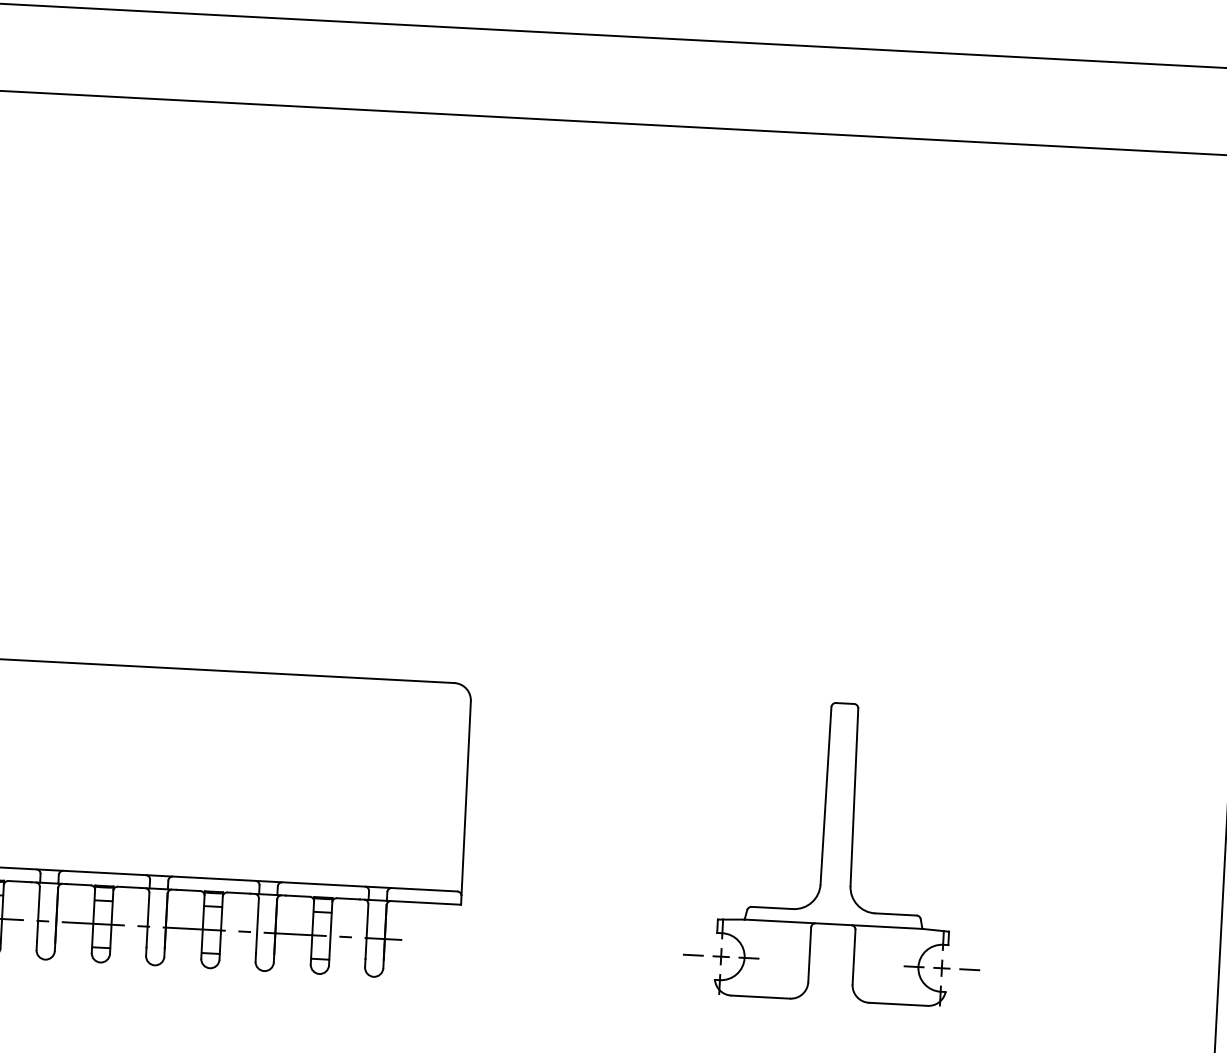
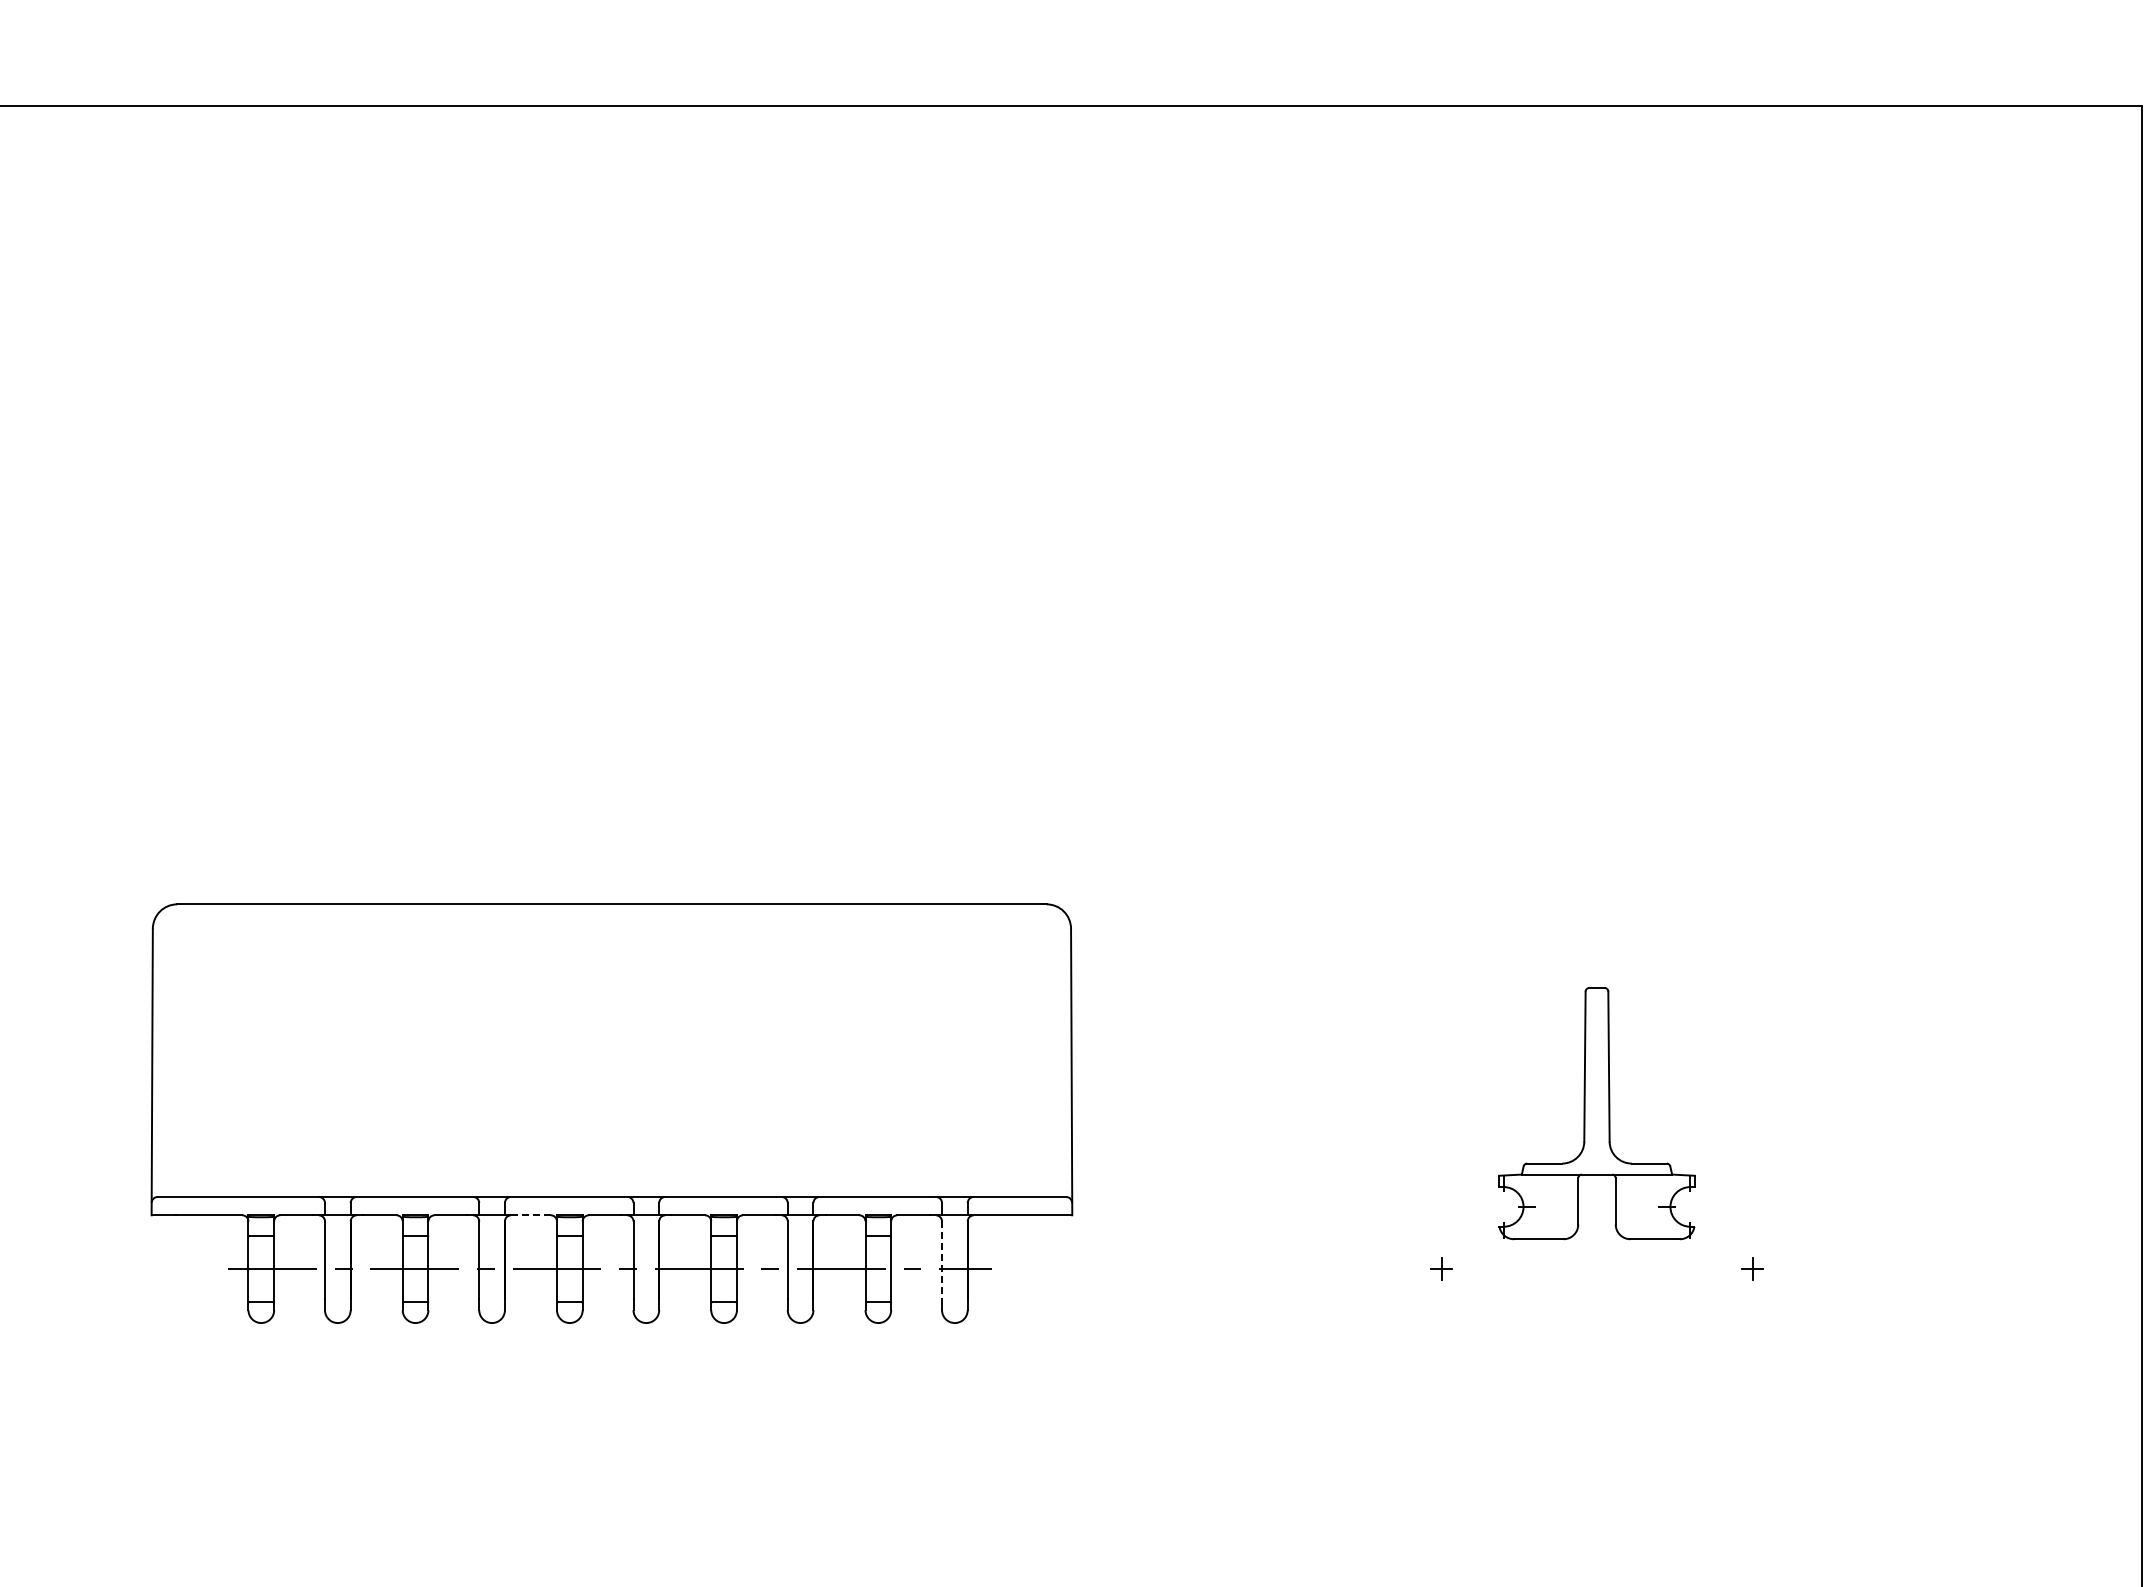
part: (836, 851) -> (1596, 1113), size x0.6
line: (79, 884) -> (534, 1215), solid -> dashed
line: (367, 931) -> (942, 1260), solid -> dashed
line: (693, 955) -> (1402, 1269), removed
line: (969, 969) -> (1791, 1269), removed

